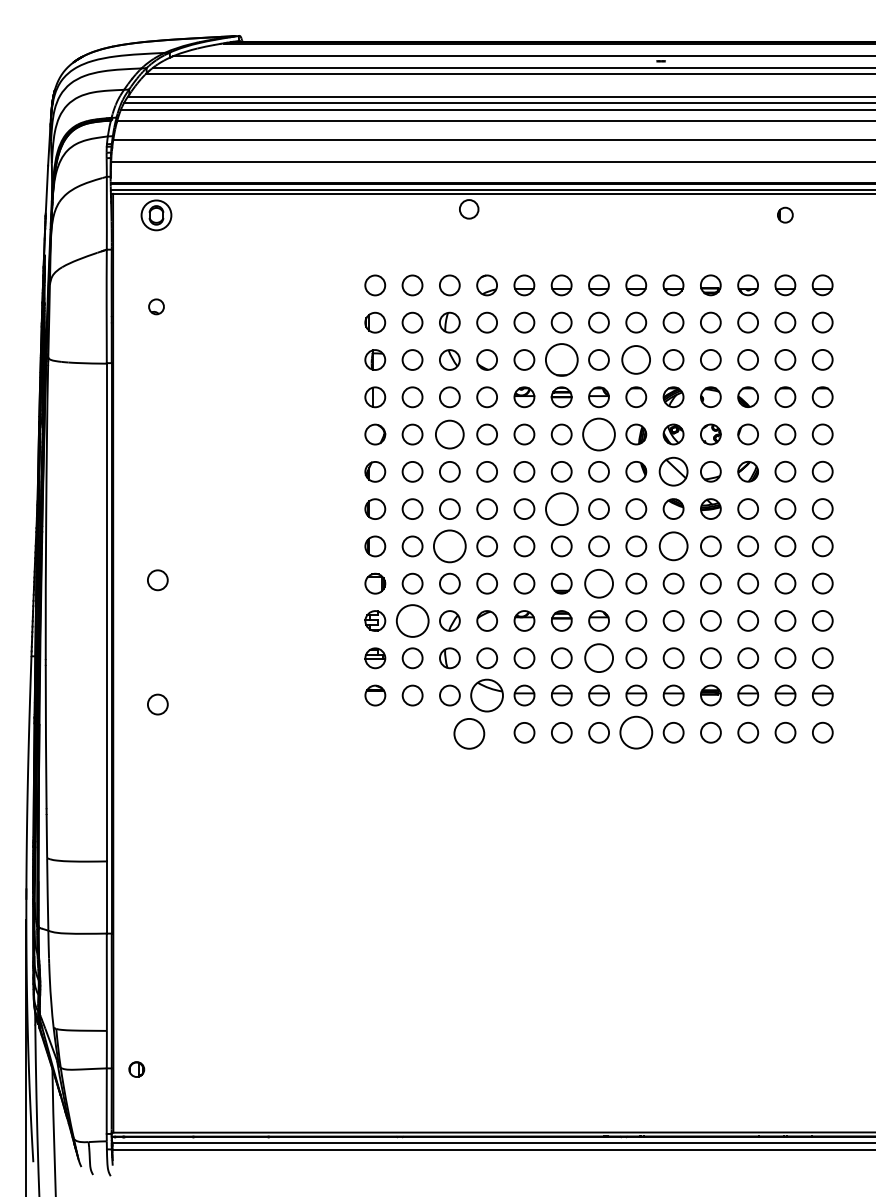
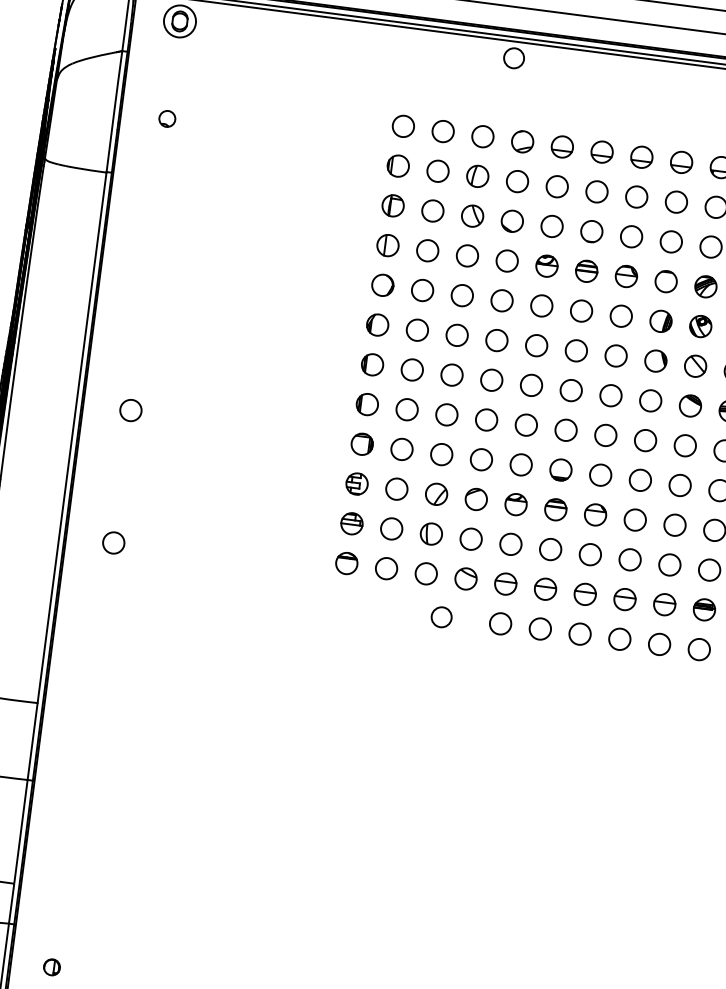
part: (561, 359) -> (591, 231), size x0.62
circle: (636, 359) -> (671, 241), size x0.71
circle: (449, 434) -> (461, 295), size x0.71
circle: (598, 434) -> (620, 316), size x0.62
part: (673, 471) -> (695, 365), size x0.71
circle: (561, 508) -> (571, 389), size x0.62
circle: (449, 546) -> (446, 414), size x0.62
circle: (673, 546) -> (685, 445), size x0.71
circle: (598, 583) -> (600, 474), size x0.71
circle: (412, 620) -> (396, 488), size x0.62
circle: (598, 658) -> (589, 554), size x0.71
part: (487, 695) -> (466, 578), size x0.62
circle: (636, 732) -> (619, 639), size x0.62
circle: (469, 733) -> (441, 616), size x0.62
part: (136, 1069) -> (51, 967), moved

